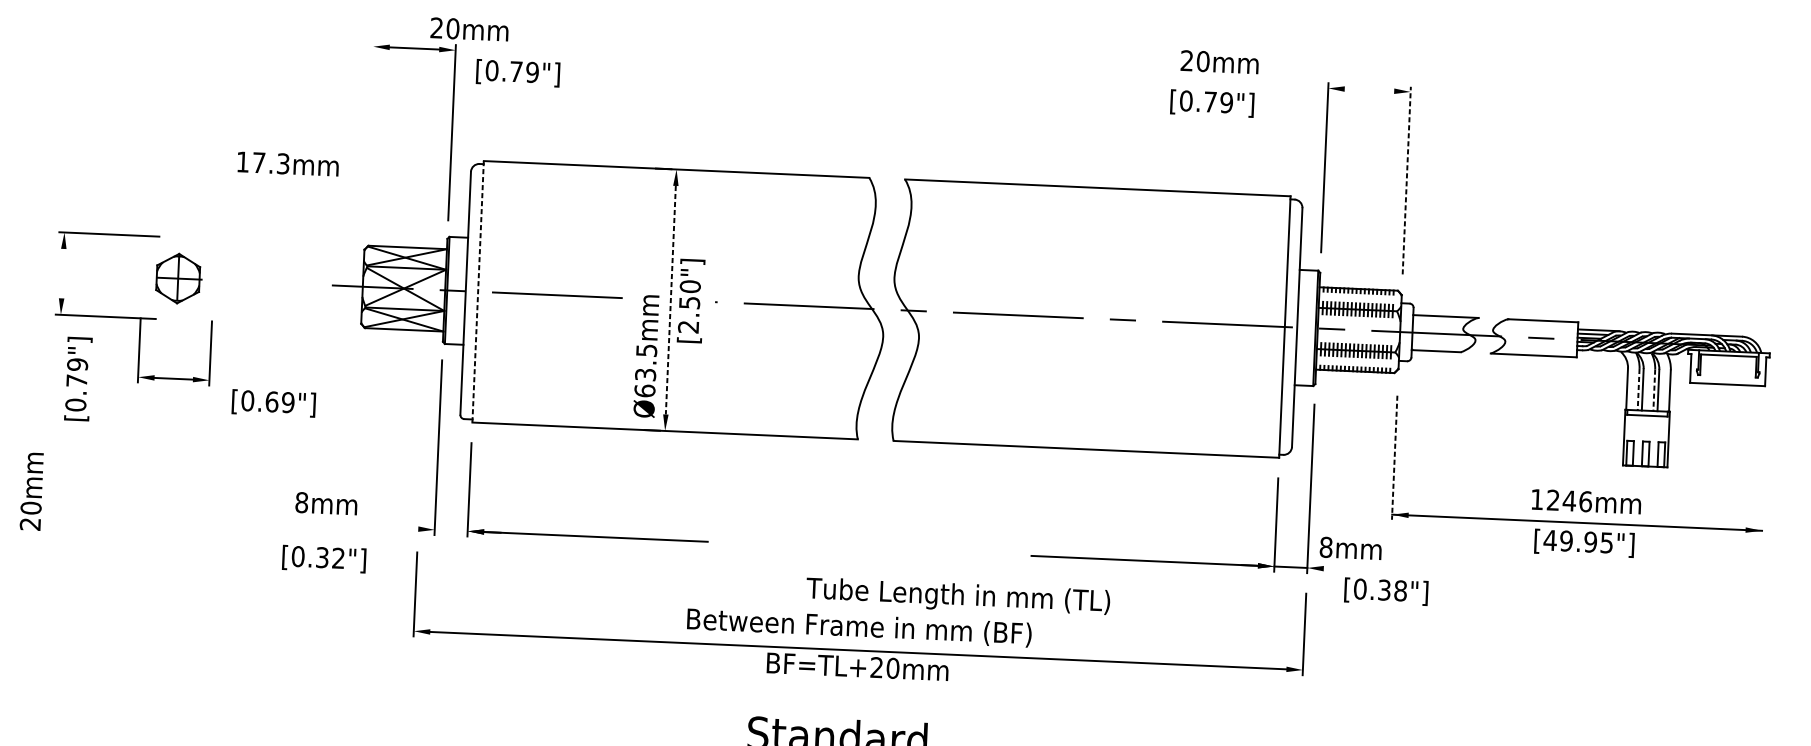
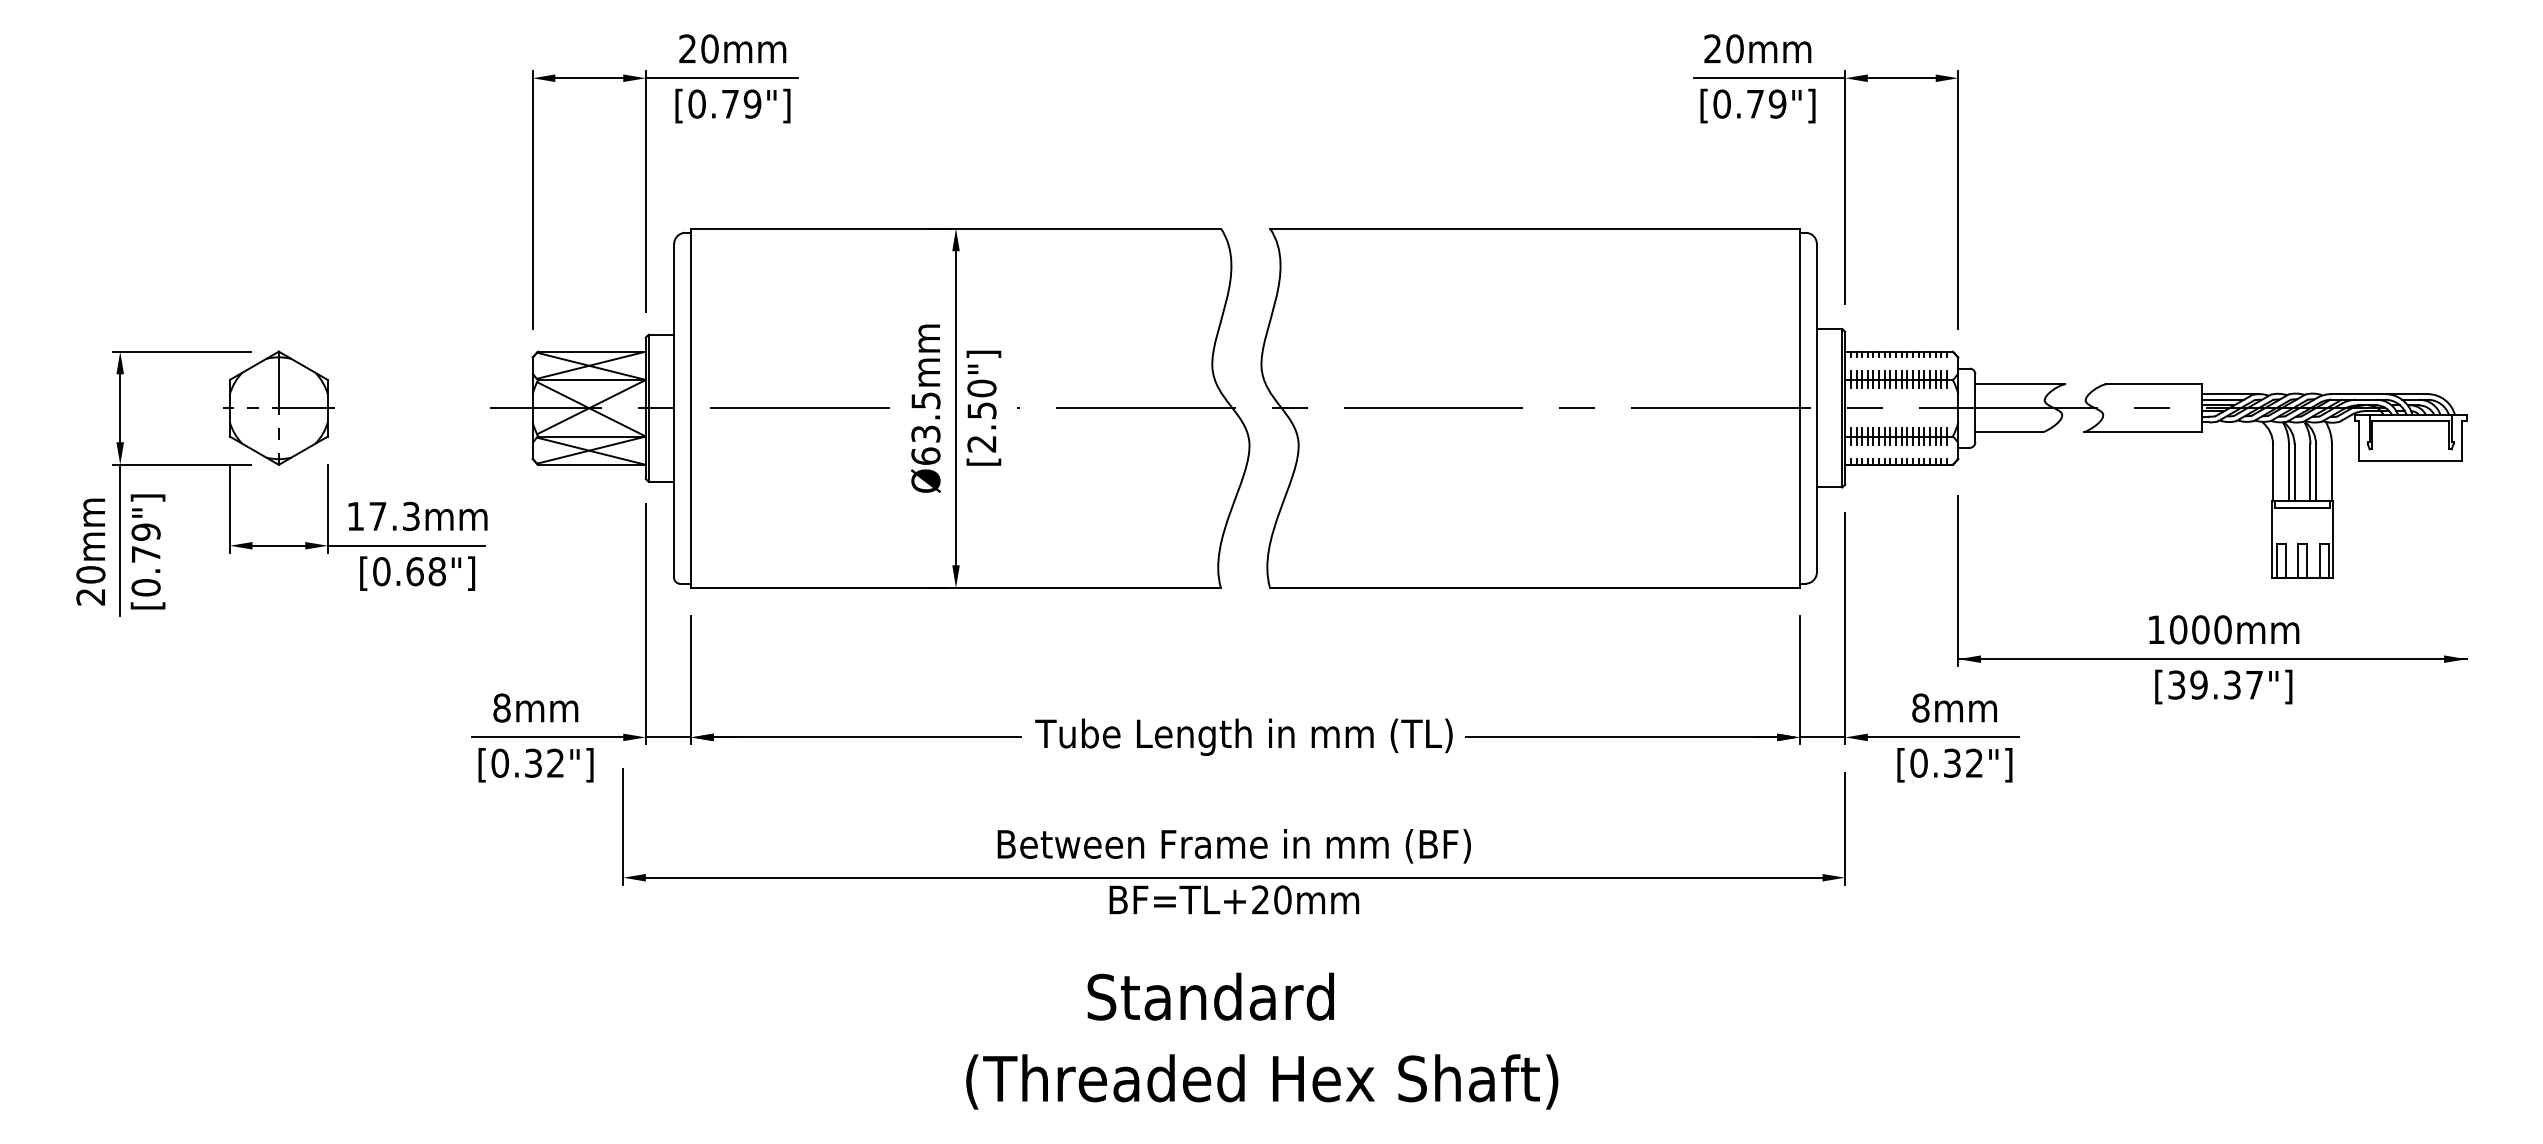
text: (469, 29) -> (732, 48), moved
line: (510, 52) -> (721, 78), added
text: (1219, 61) -> (1757, 48), moved
line: (1273, 86) -> (1769, 78), added
line: (1369, 90) -> (1901, 78), added
text: (1211, 103) -> (1757, 105), moved
line: (369, 135) -> (532, 200), added
text: (287, 164) -> (417, 516), moved
line: (1406, 180) -> (1958, 200), dashed -> solid
line: (62, 273) -> (120, 408), added
part: (177, 278) -> (278, 407), size x1.67
line: (478, 292) -> (691, 408), dashed -> solid
line: (671, 300) -> (956, 408), dashed -> solid
text: (646, 356) -> (925, 408), moved
line: (58, 369) -> (120, 540), added
line: (265, 382) -> (405, 545), added
line: (1638, 390) -> (2288, 473), dashed -> solid
line: (1654, 390) -> (2310, 473), dashed -> solid
text: (287, 402) -> (436, 571), [0.69"] -> [0.68"]
line: (1394, 458) -> (1958, 581), dashed -> solid
text: (31, 491) -> (90, 551), moved
text: (1569, 500) -> (2200, 629), 1246mm -> 1000mm
text: (326, 503) -> (535, 707), moved
line: (363, 526) -> (547, 737), added
line: (451, 530) -> (668, 737), added
text: (1577, 541) -> (2214, 684), [49.95"] -> [39.37"]
text: (1350, 548) -> (1954, 707), moved
text: (323, 559) -> (535, 765), moved
line: (1378, 571) -> (1943, 737), added
text: (1400, 590) -> (1974, 762), [0.38"] -> [0.32"]
text: (957, 596) -> (1243, 736), moved

